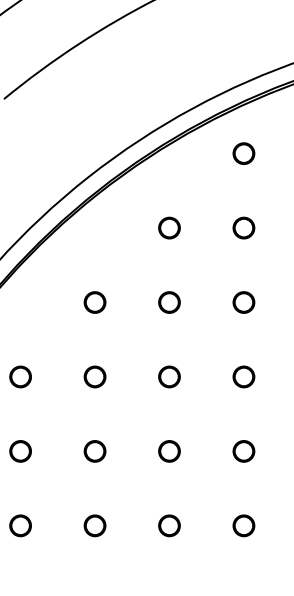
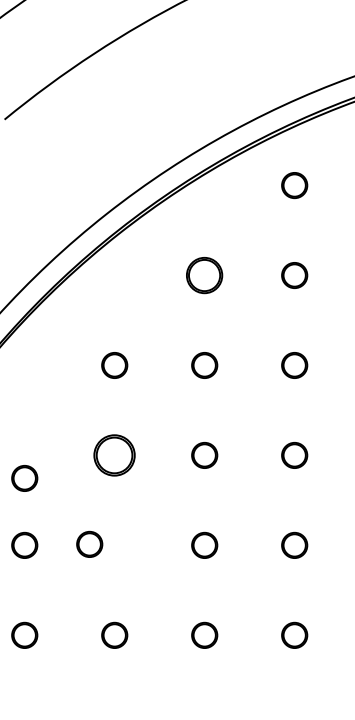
part: (169, 228) -> (204, 275), size x1.4
circle: (20, 377) -> (24, 478), moved
part: (94, 377) -> (114, 455), size x1.6
part: (94, 450) -> (89, 543), moved

